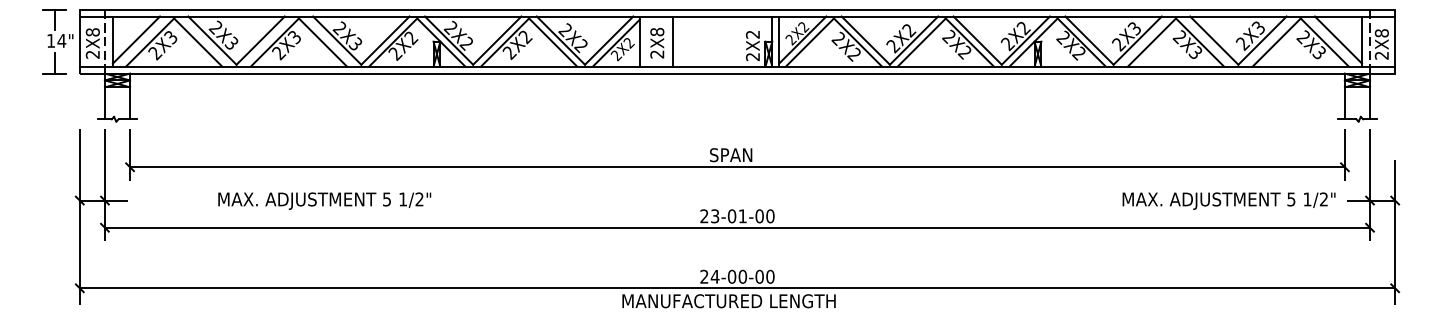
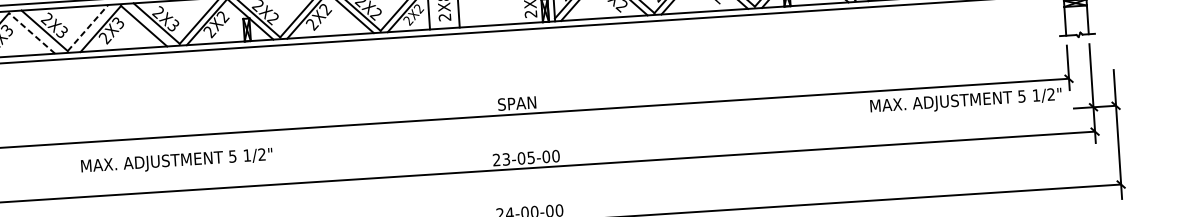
line: (261, 40) -> (88, 27), solid -> dashed
line: (197, 42) -> (31, 33), solid -> dashed
text: (324, 200) -> (176, 161), moved
text: (1228, 200) -> (965, 101), moved
text: (742, 216) -> (530, 157), 23-01-00 -> 23-05-00

